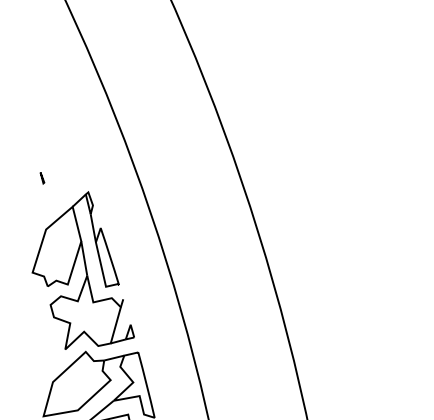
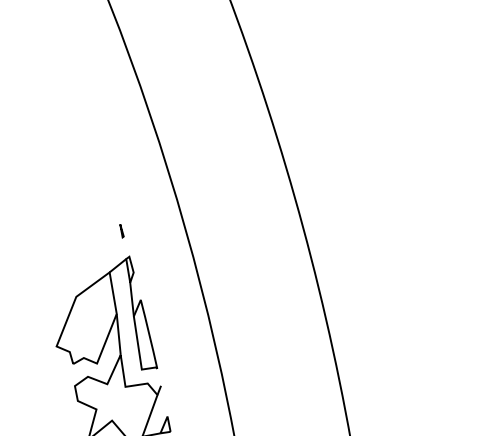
part: (42, 178) -> (121, 231), moved

